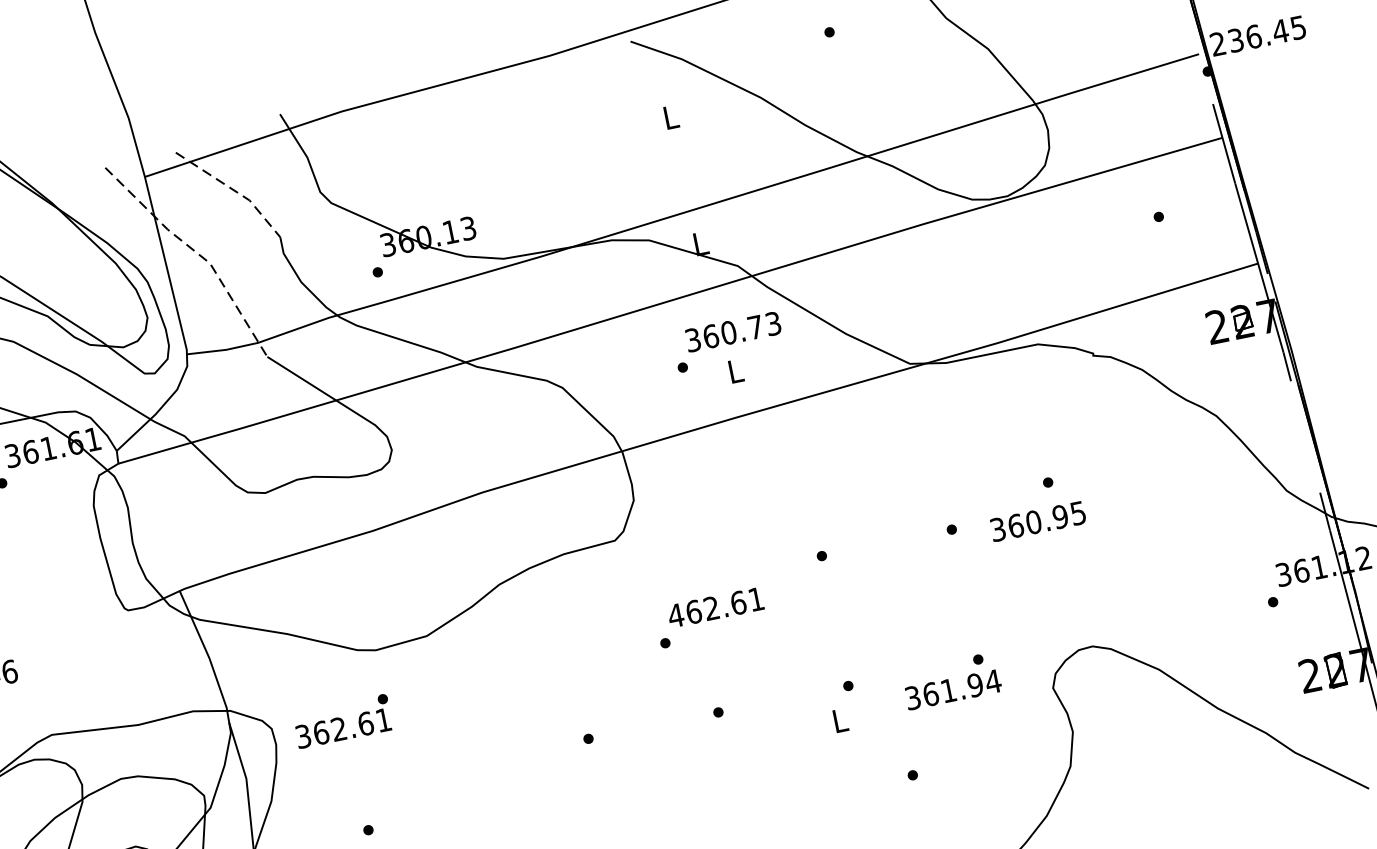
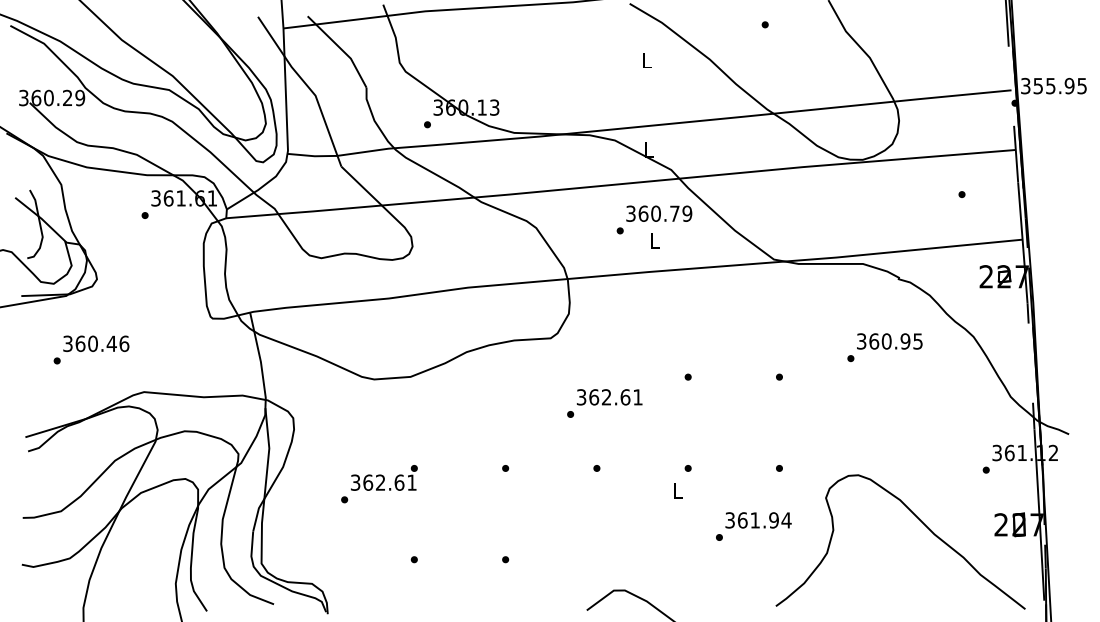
text: (1248, 36) -> (1047, 85), 236.45 -> 355.95
line: (233, 190) -> (341, 49), dashed -> solid
line: (197, 253) -> (308, 87), dashed -> solid
text: (773, 323) -> (687, 213), 360.73 -> 360.79
text: (1037, 521) -> (889, 341), moved
text: (675, 615) -> (581, 397), 462.61 -> 362.61
text: (953, 689) -> (758, 520), moved
text: (343, 720) -> (384, 477), moved

